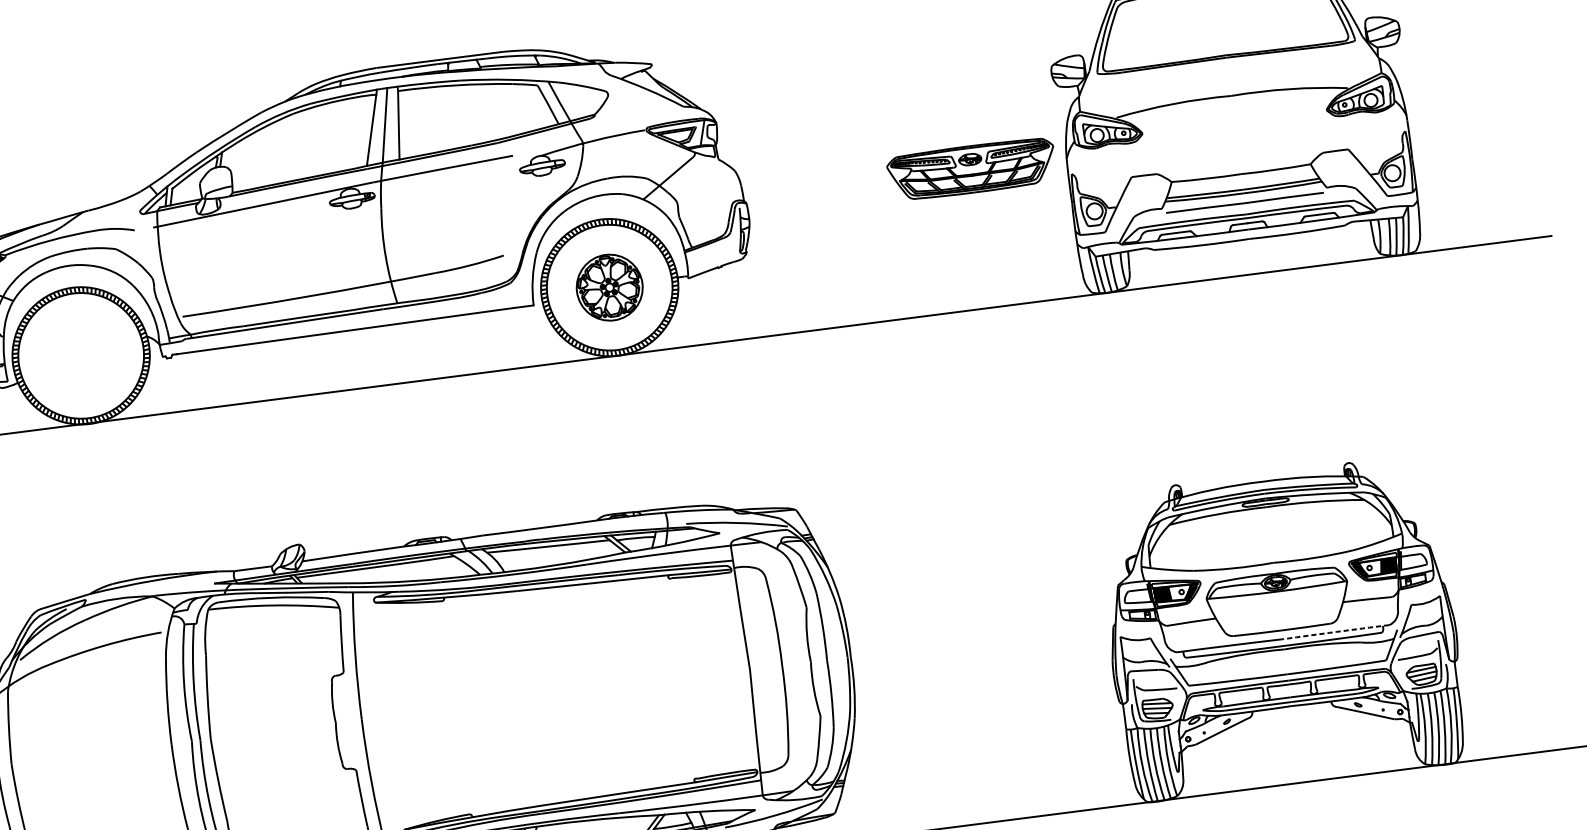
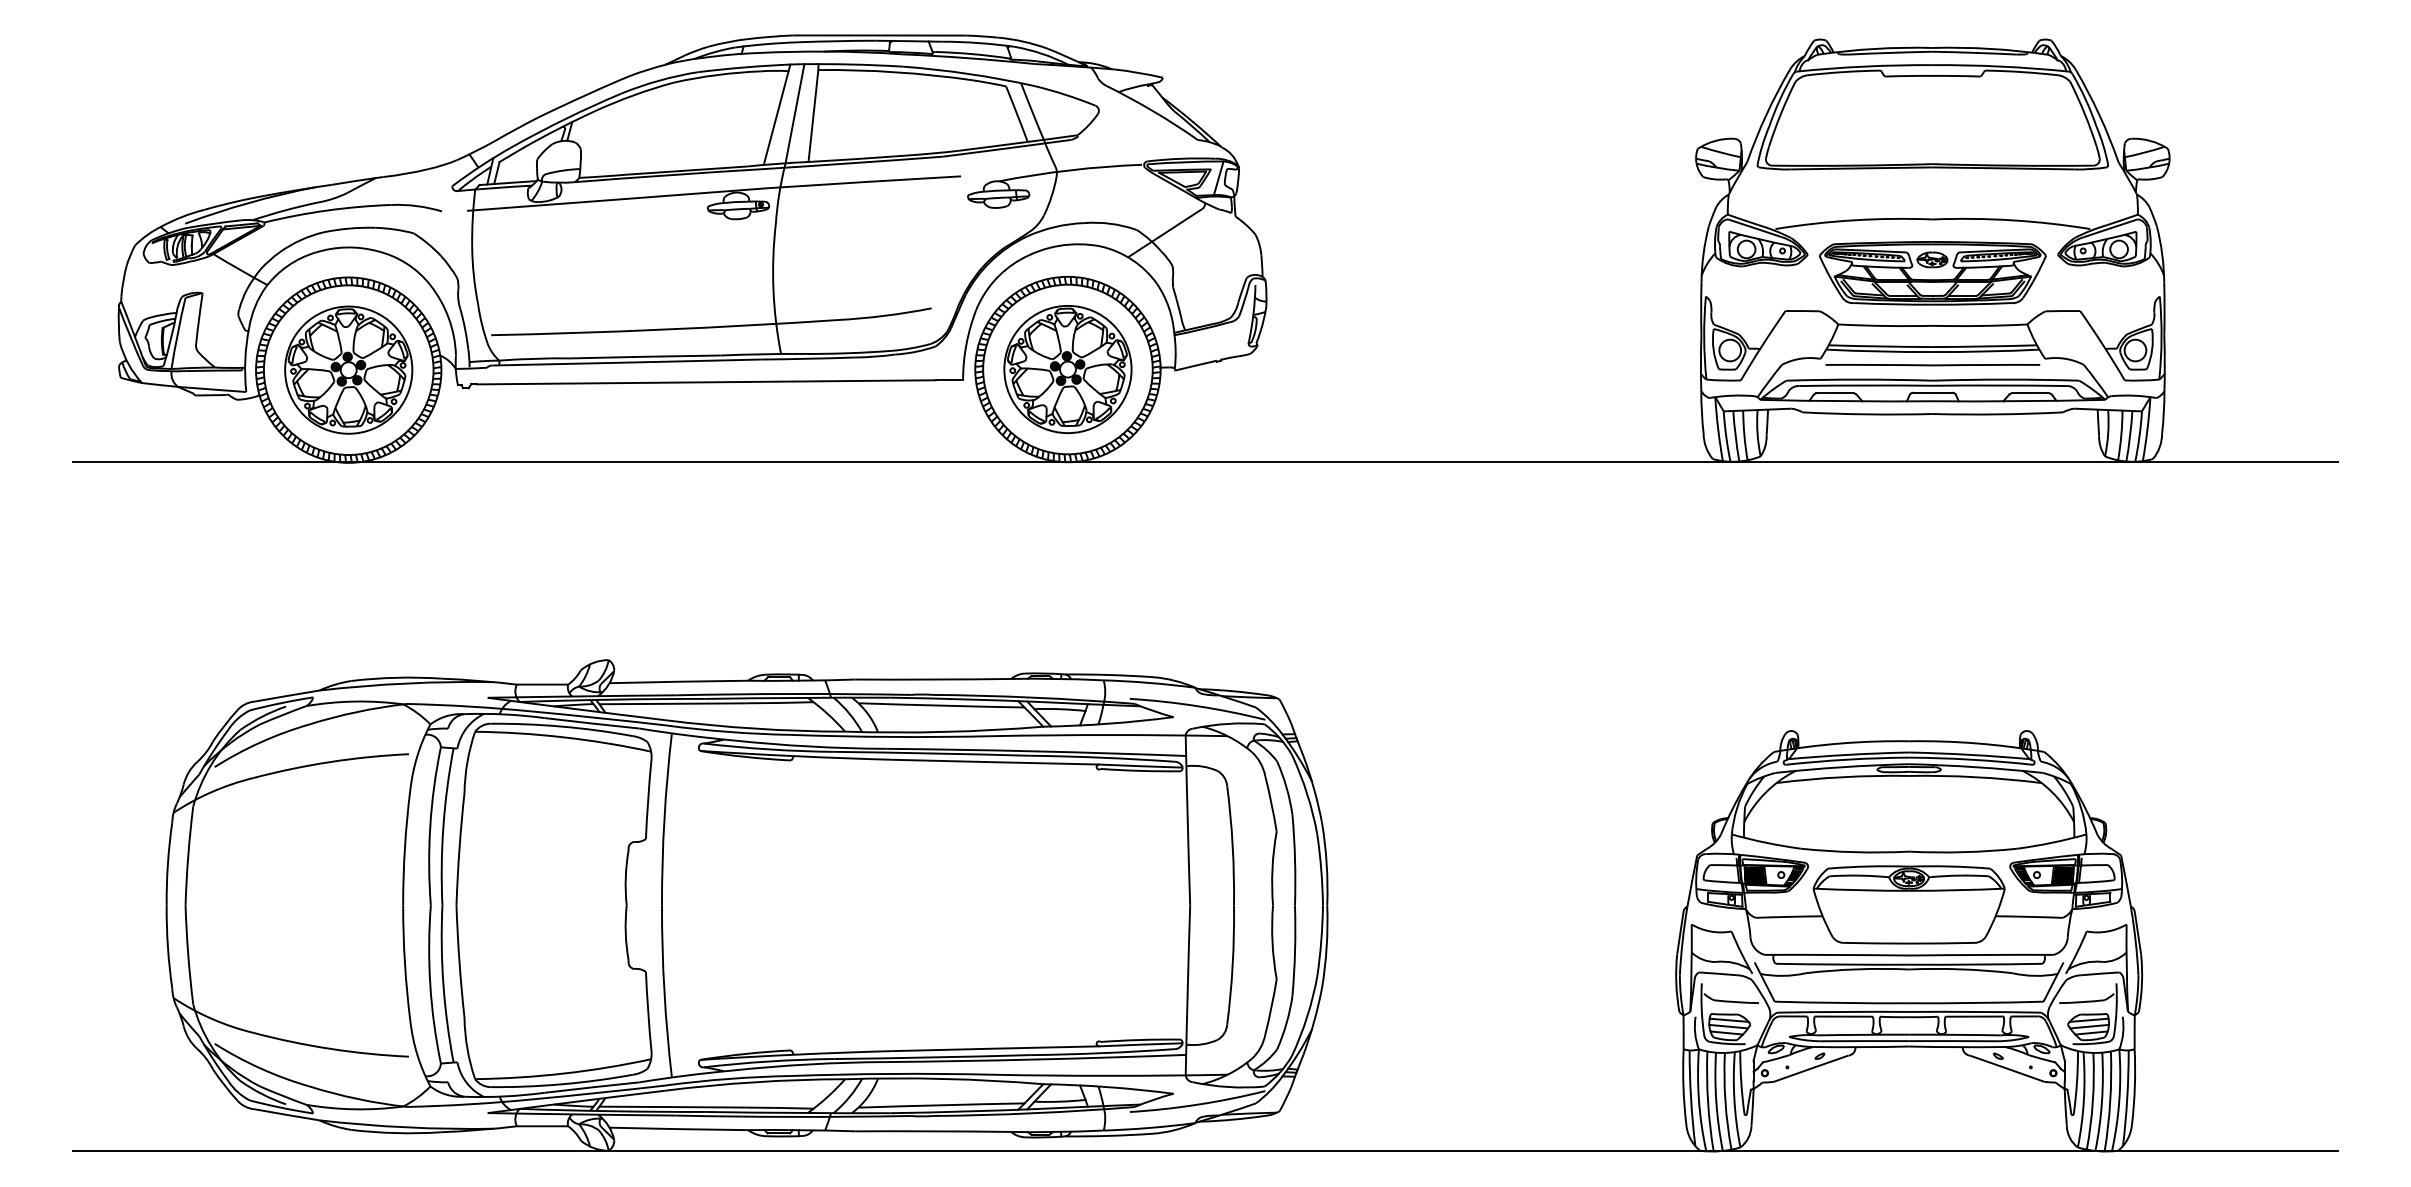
part: (971, 169) -> (1932, 273), moved
part: (609, 287) -> (1067, 369), size x1.43
part: (80, 355) -> (348, 369), added
arc: (1336, 631) -> (1981, 954), dashed -> solid

